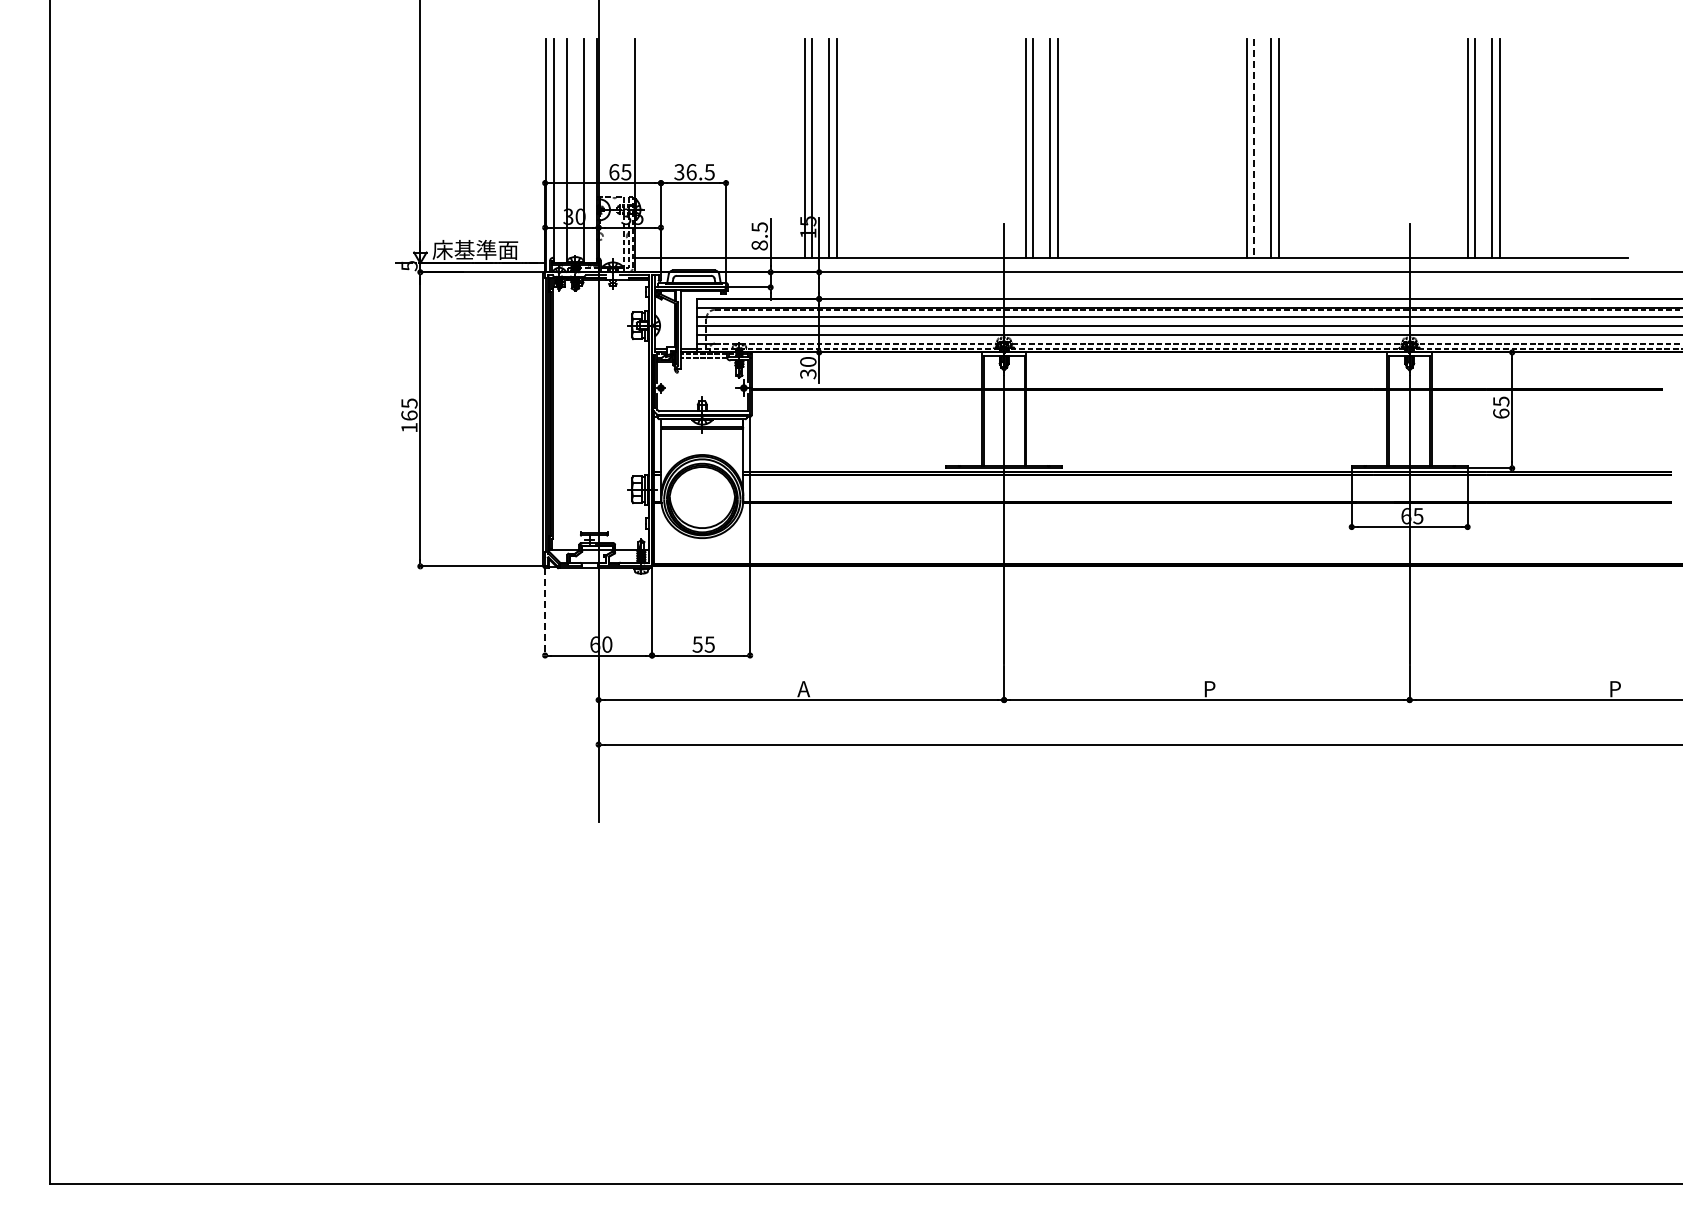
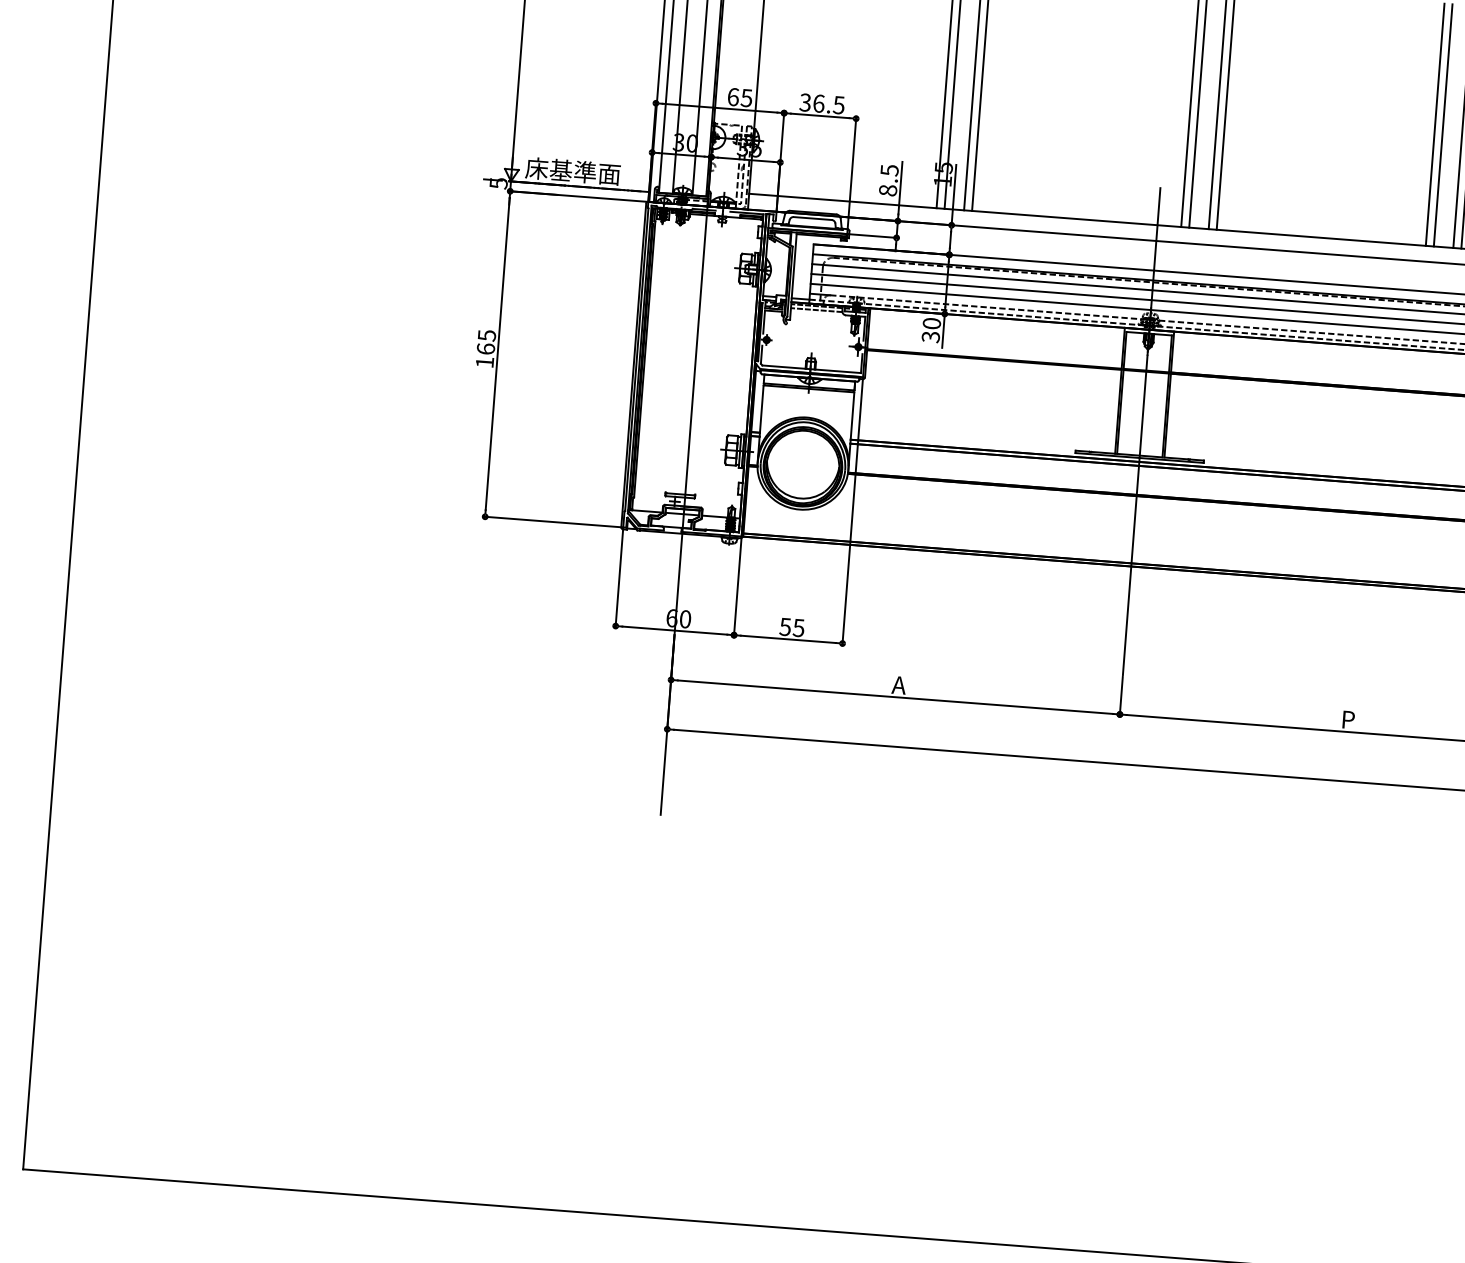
line: (1253, 149) -> (1442, 126), dashed -> solid
line: (545, 612) -> (619, 578), dashed -> solid

